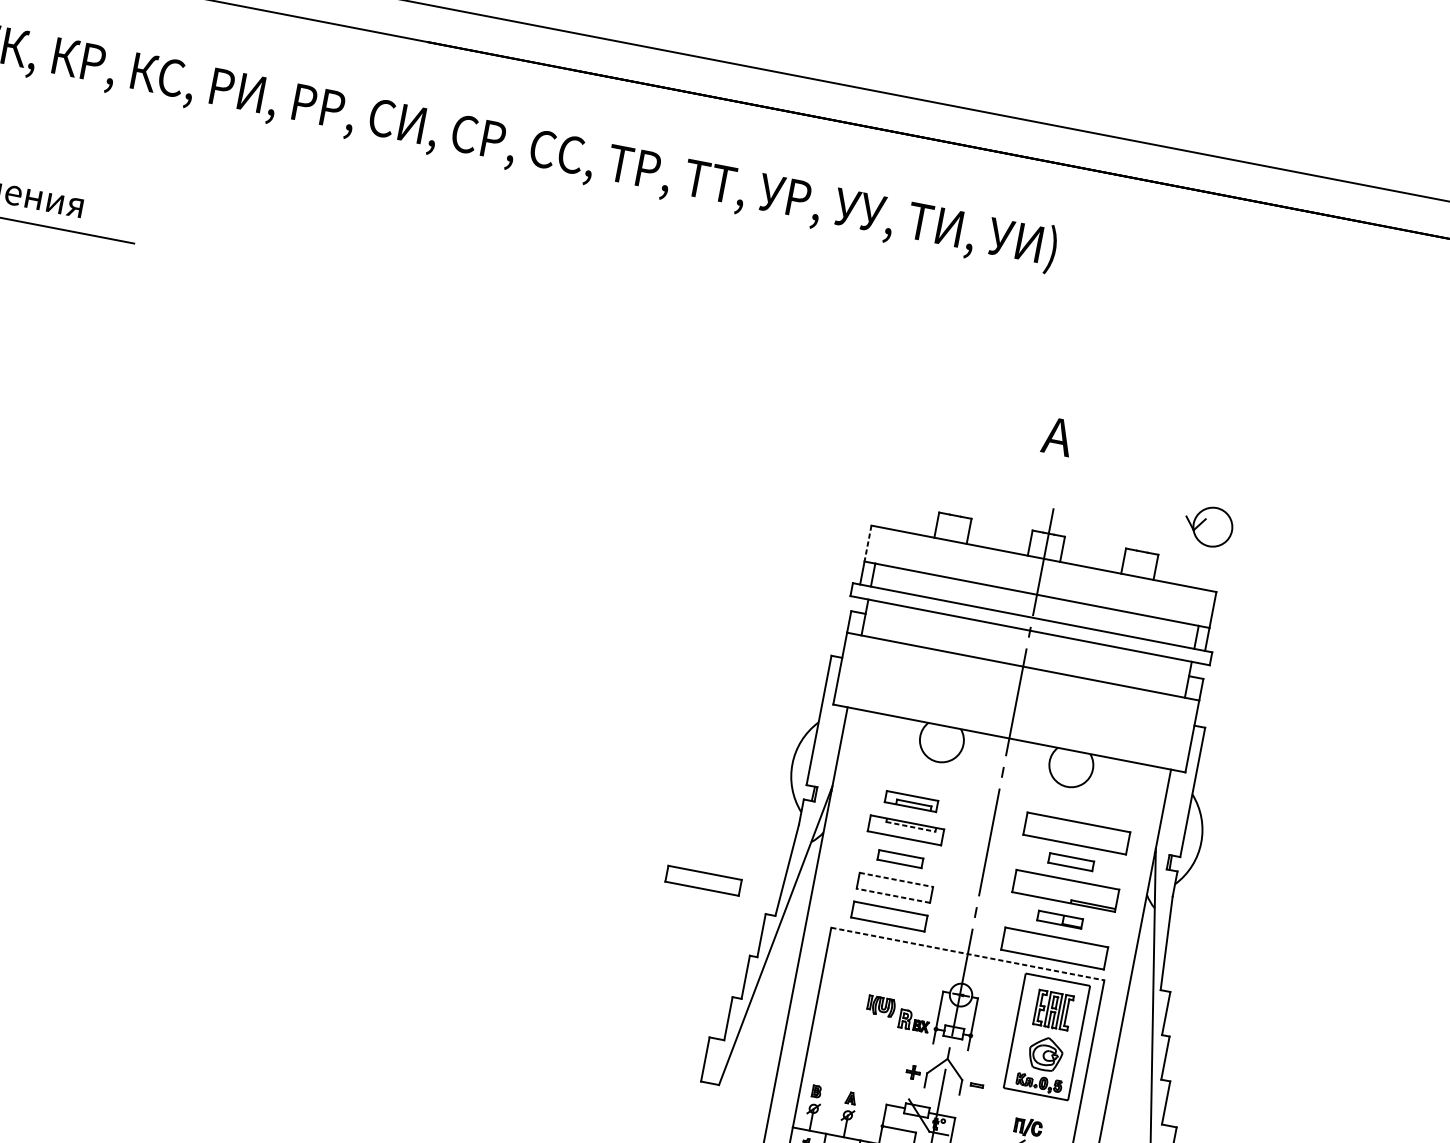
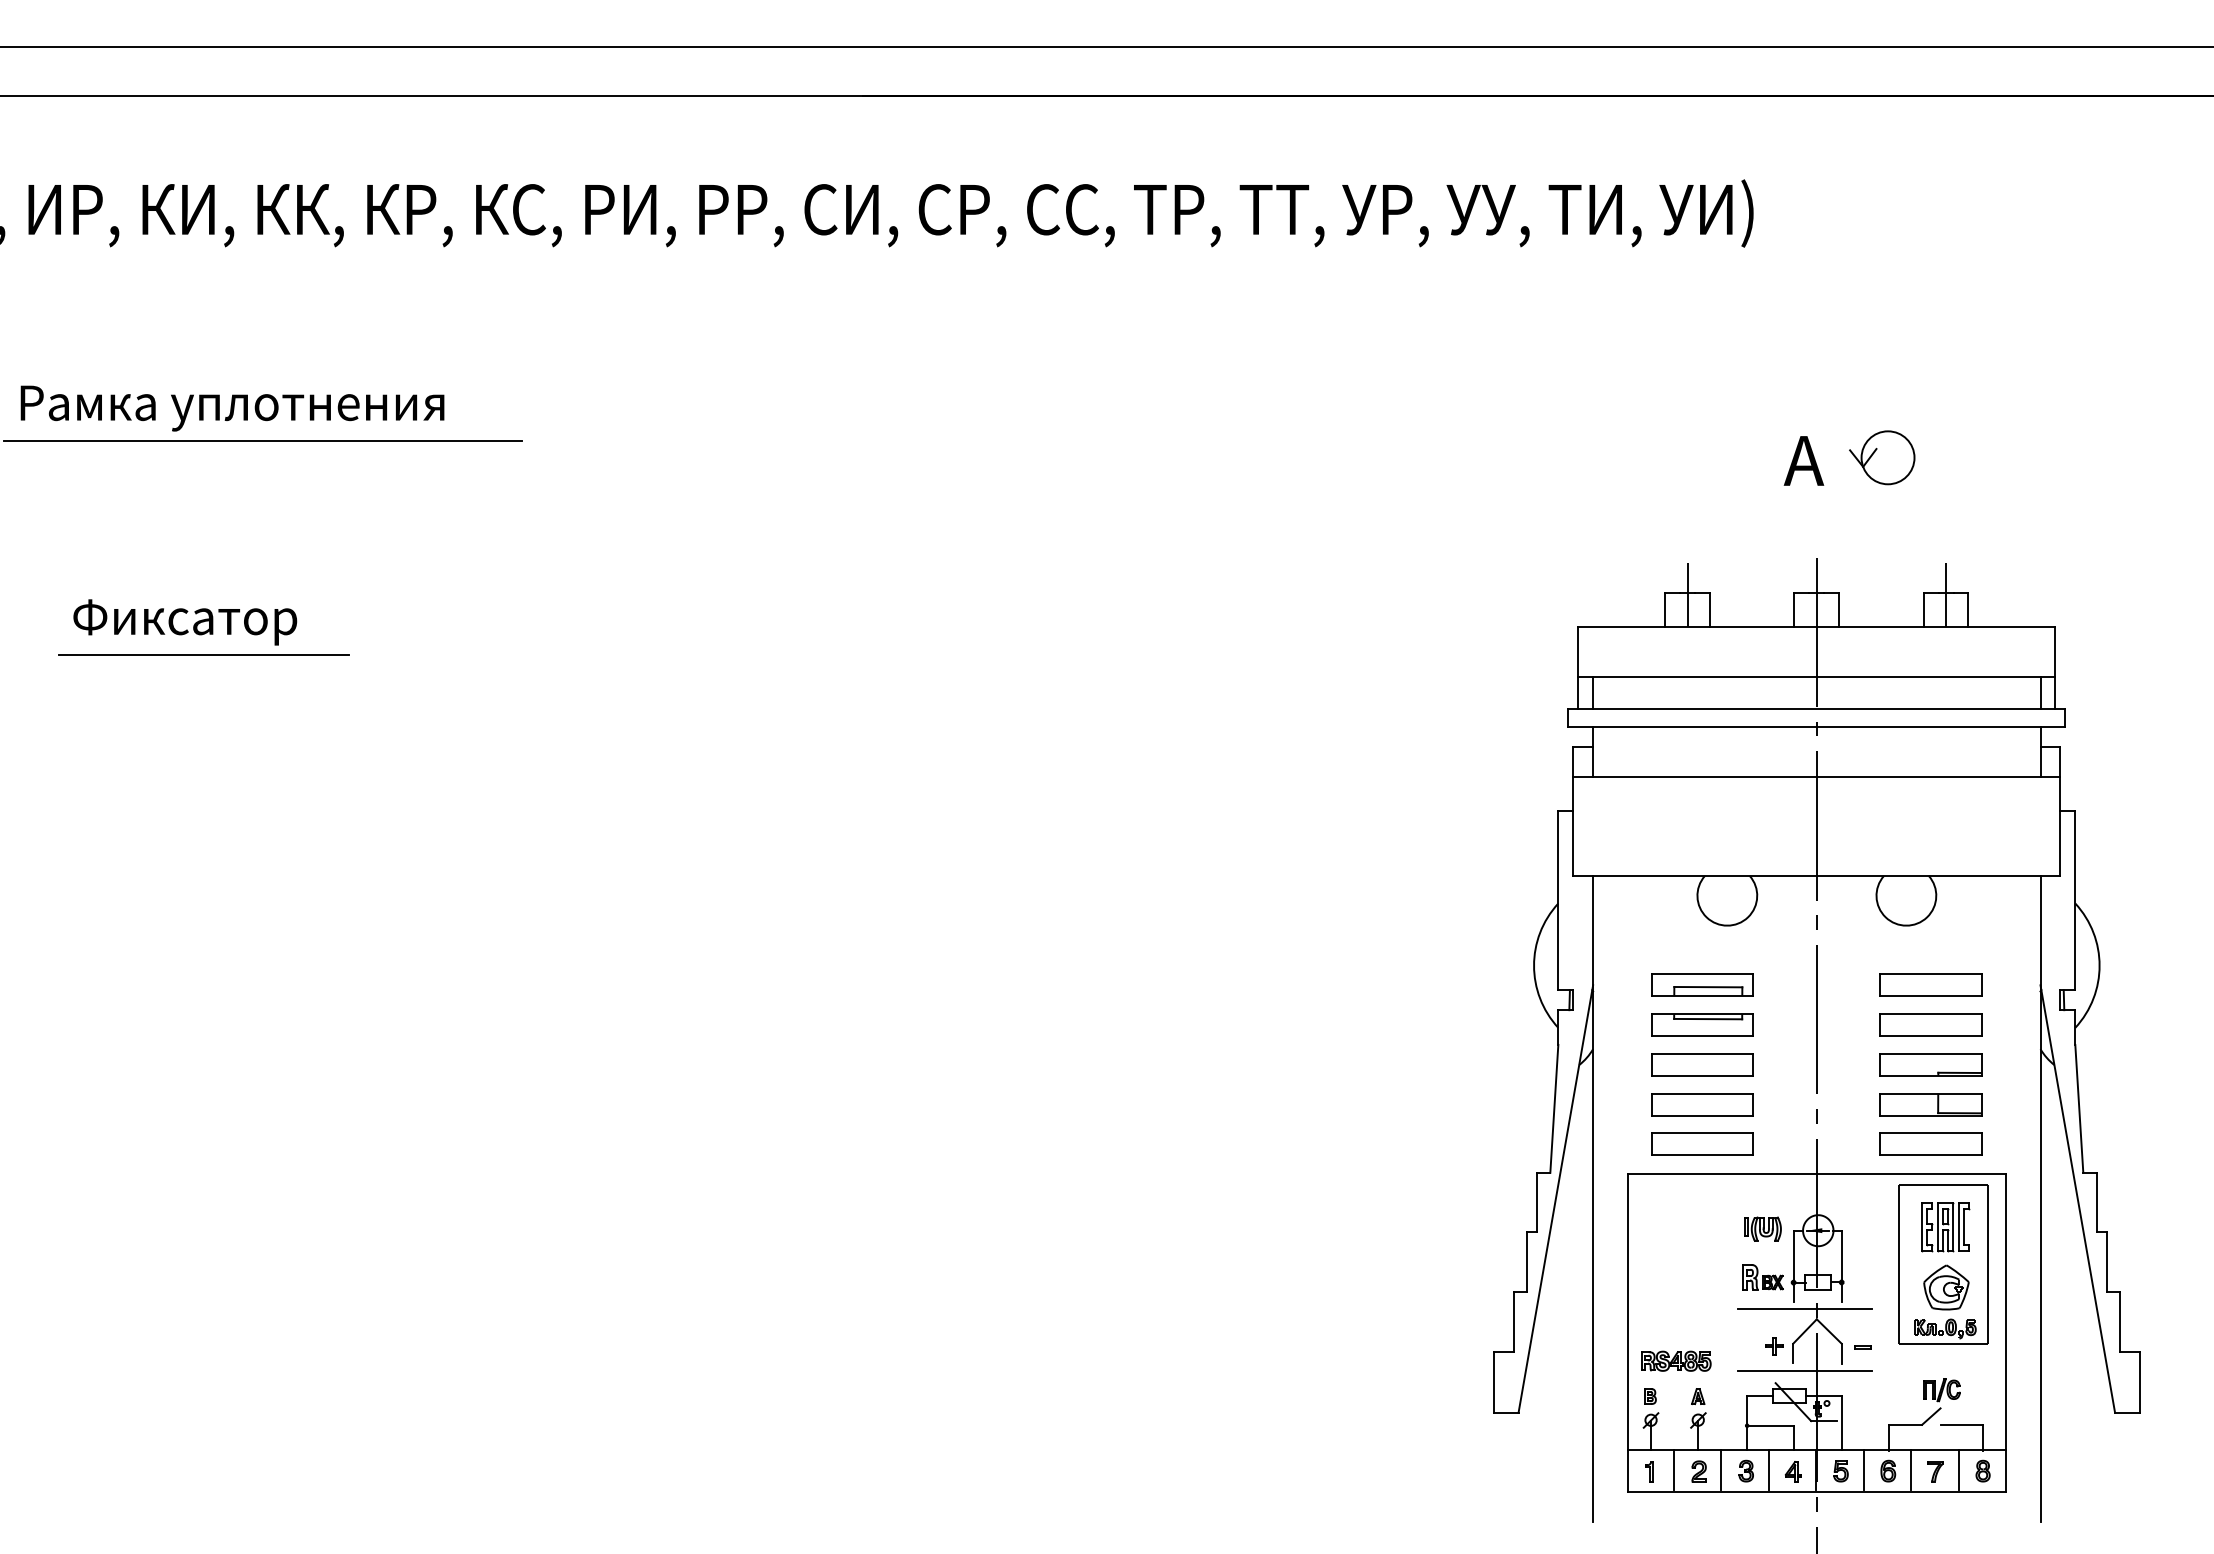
line: (955, 517) -> (1687, 594), added
part: (1208, 526) -> (1882, 457), moved
line: (868, 543) -> (1578, 652), dashed -> solid
line: (1142, 553) -> (1946, 594), added
part: (911, 801) -> (1702, 984), size x1.43
line: (911, 827) -> (1708, 1019), dashed -> solid
part: (1076, 832) -> (1930, 984), size x0.71
part: (900, 858) -> (1702, 1064), size x1.67
part: (1070, 861) -> (1930, 1024), size x1.67
line: (896, 879) -> (1702, 1093), dashed -> solid
part: (703, 880) -> (1445, 1143), removed
part: (1065, 890) -> (1930, 1064), size x0.71
line: (893, 895) -> (1702, 1115), dashed -> solid
part: (1059, 919) -> (1930, 1104), size x1.67
part: (1054, 947) -> (1930, 1143), size x0.71
line: (967, 954) -> (1816, 1174), dashed -> solid
part: (881, 1005) -> (1762, 1228), moved
line: (940, 1049) -> (1804, 1308), added
part: (840, 1069) -> (1676, 1360), added
line: (931, 1094) -> (1804, 1370), added

